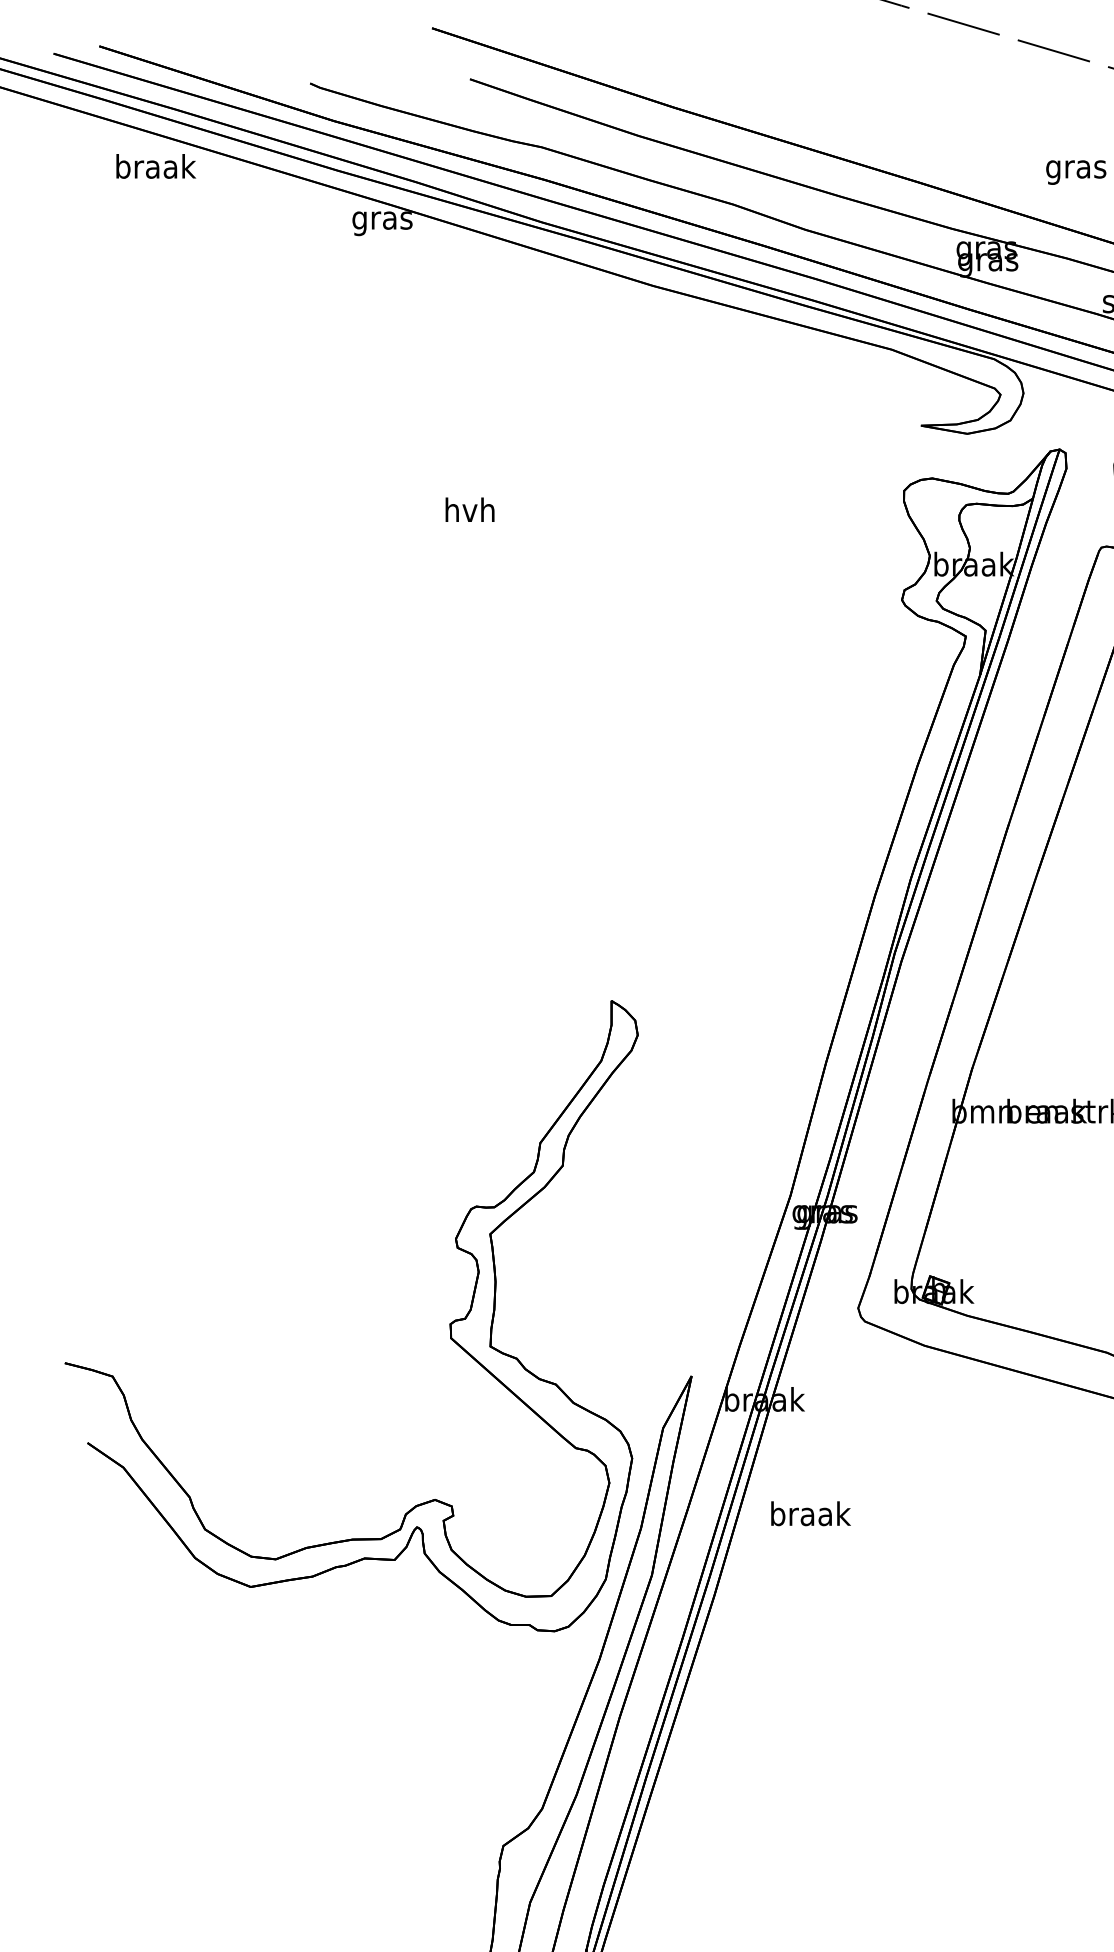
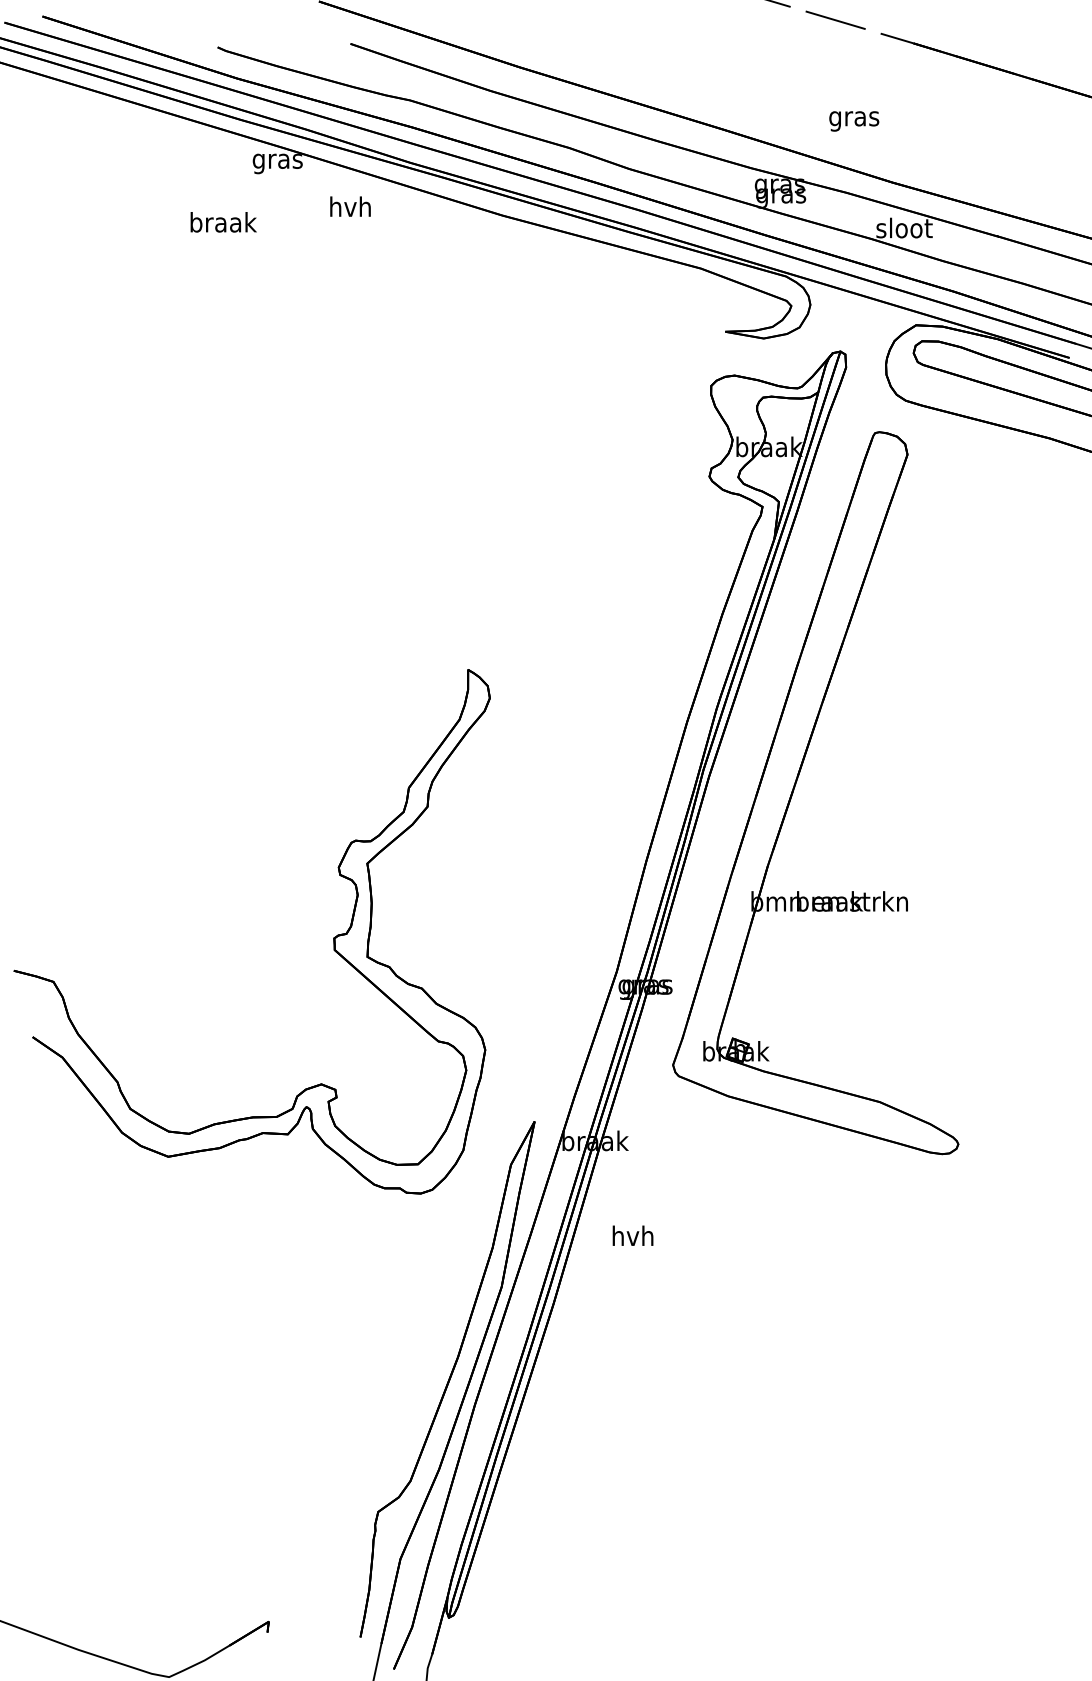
text: (155, 166) -> (223, 222), moved
text: (470, 509) -> (350, 206), moved
part: (449, 1323) -> (333, 937), moved
text: (810, 1513) -> (633, 1235), braak -> hvh

